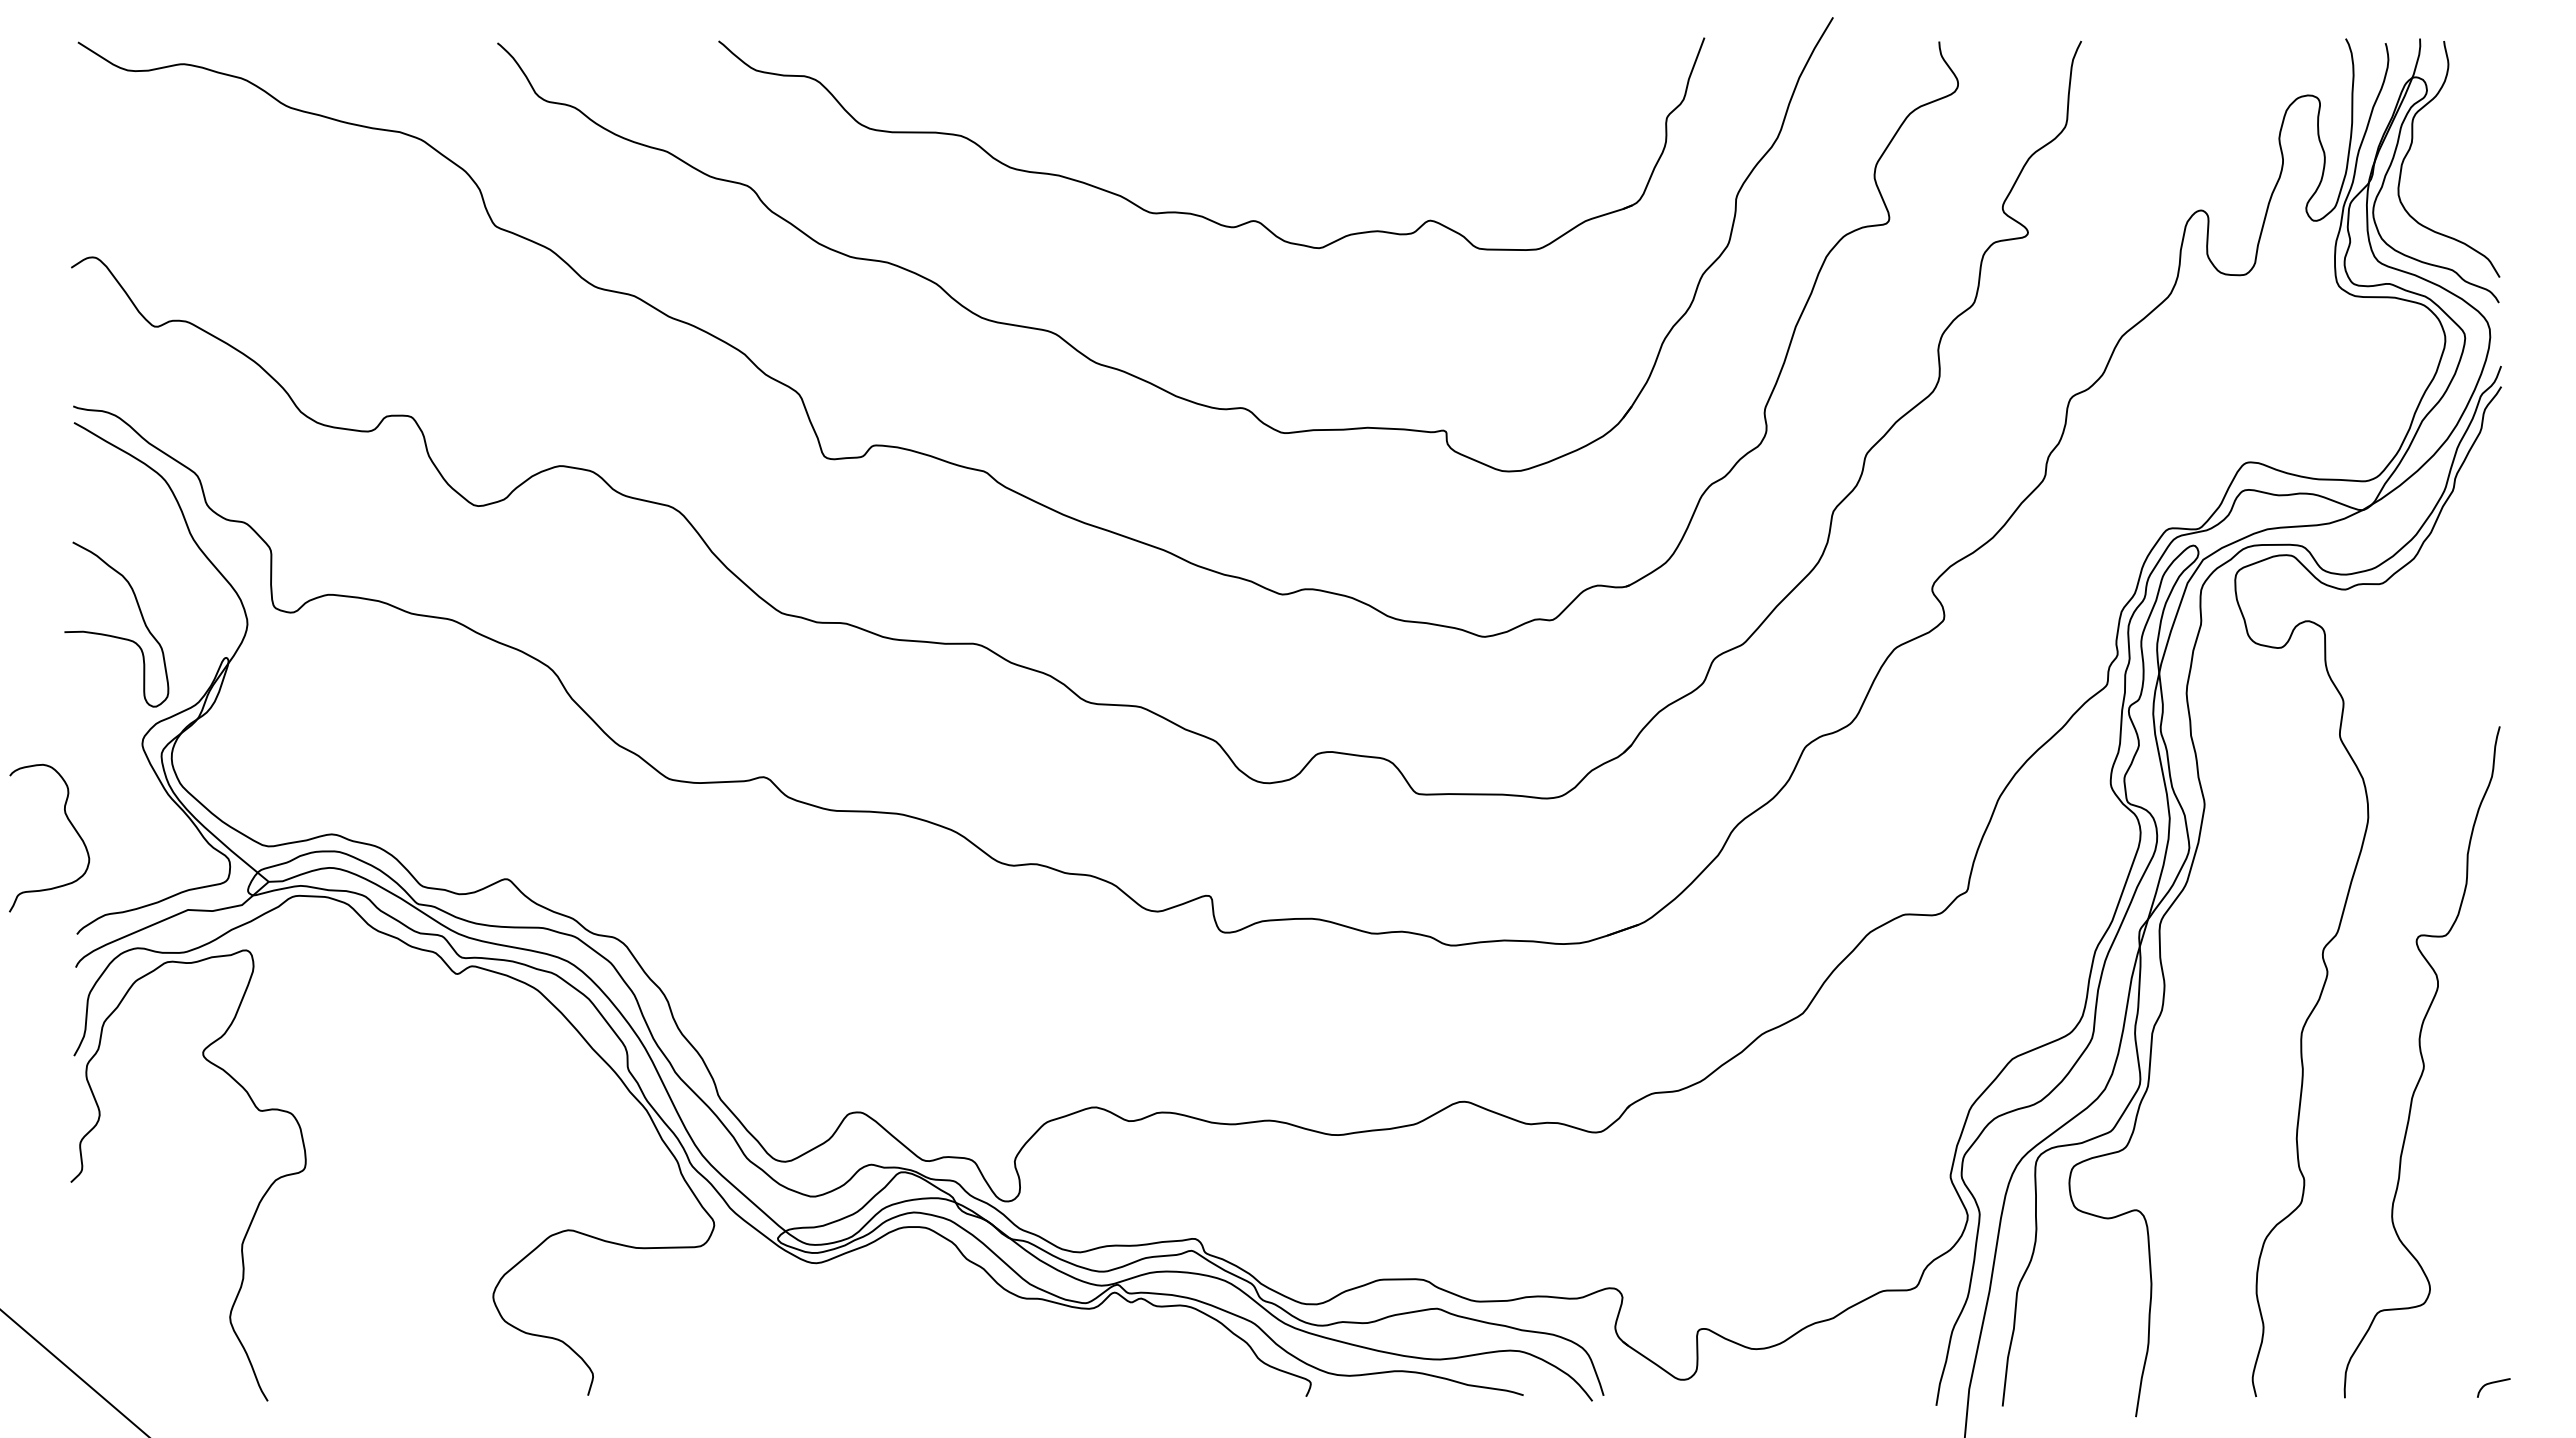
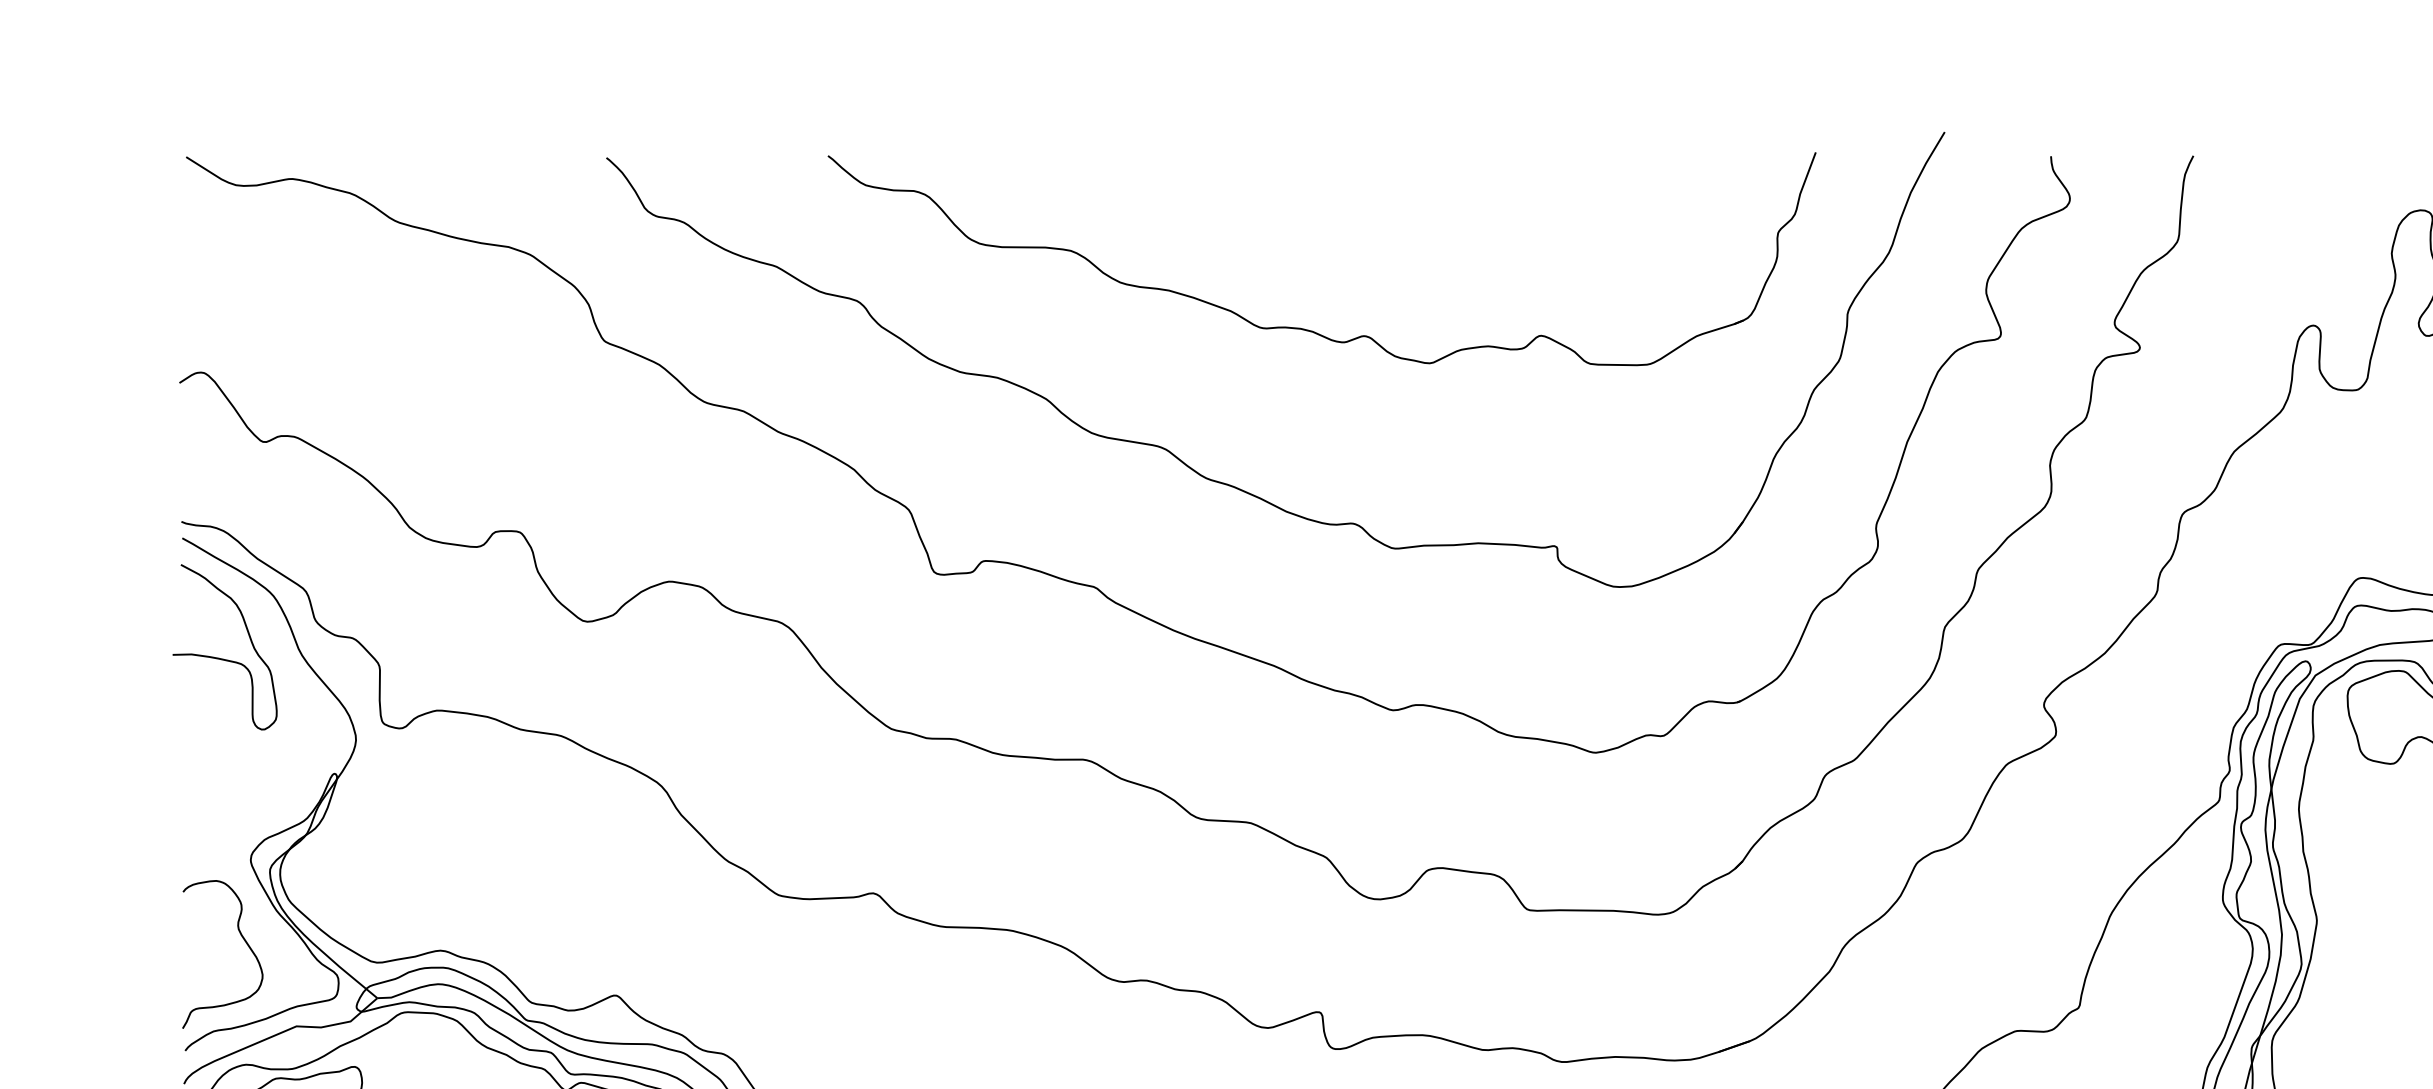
curve: (113, 635) -> (221, 658), moved
curve: (70, 824) -> (243, 940), moved

